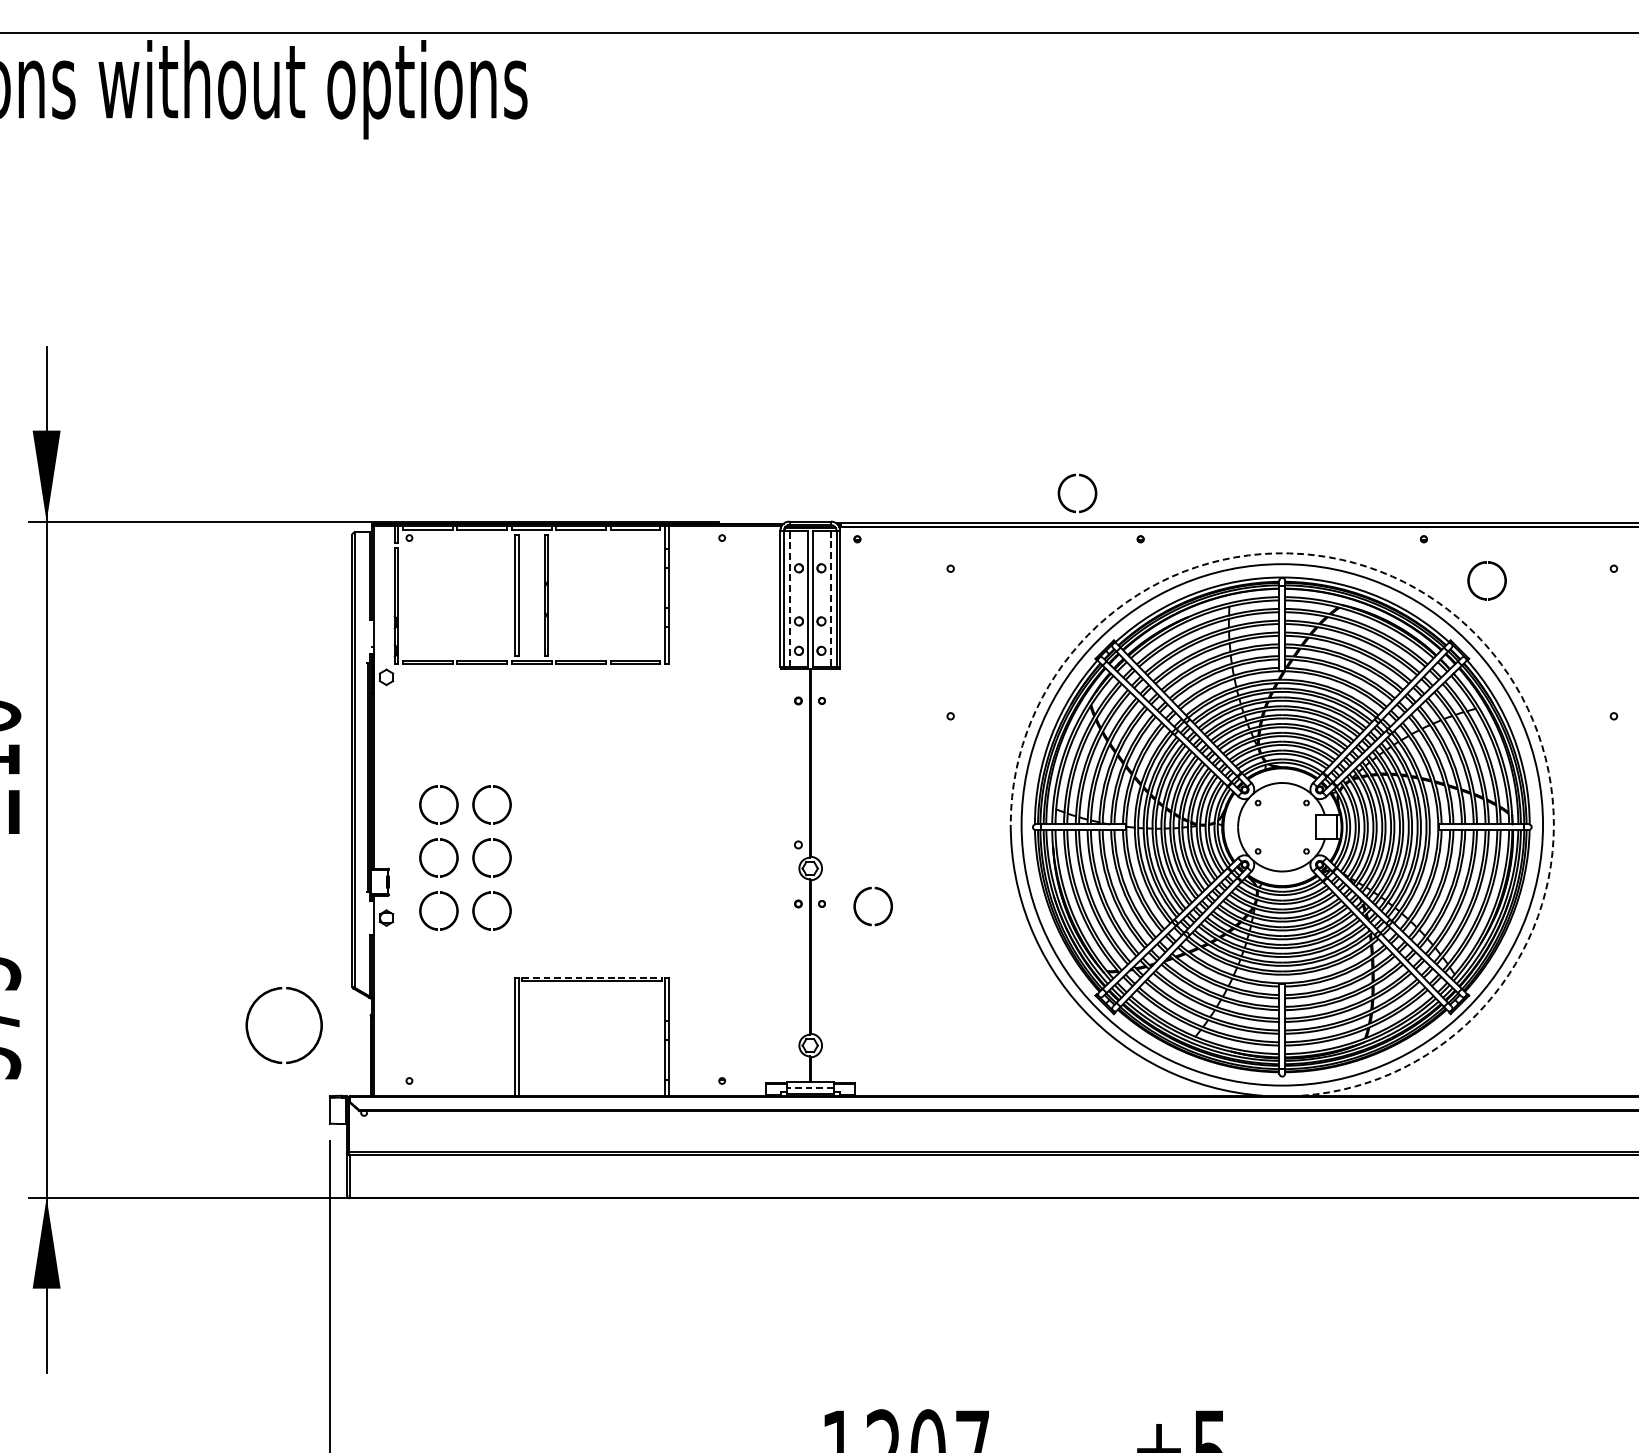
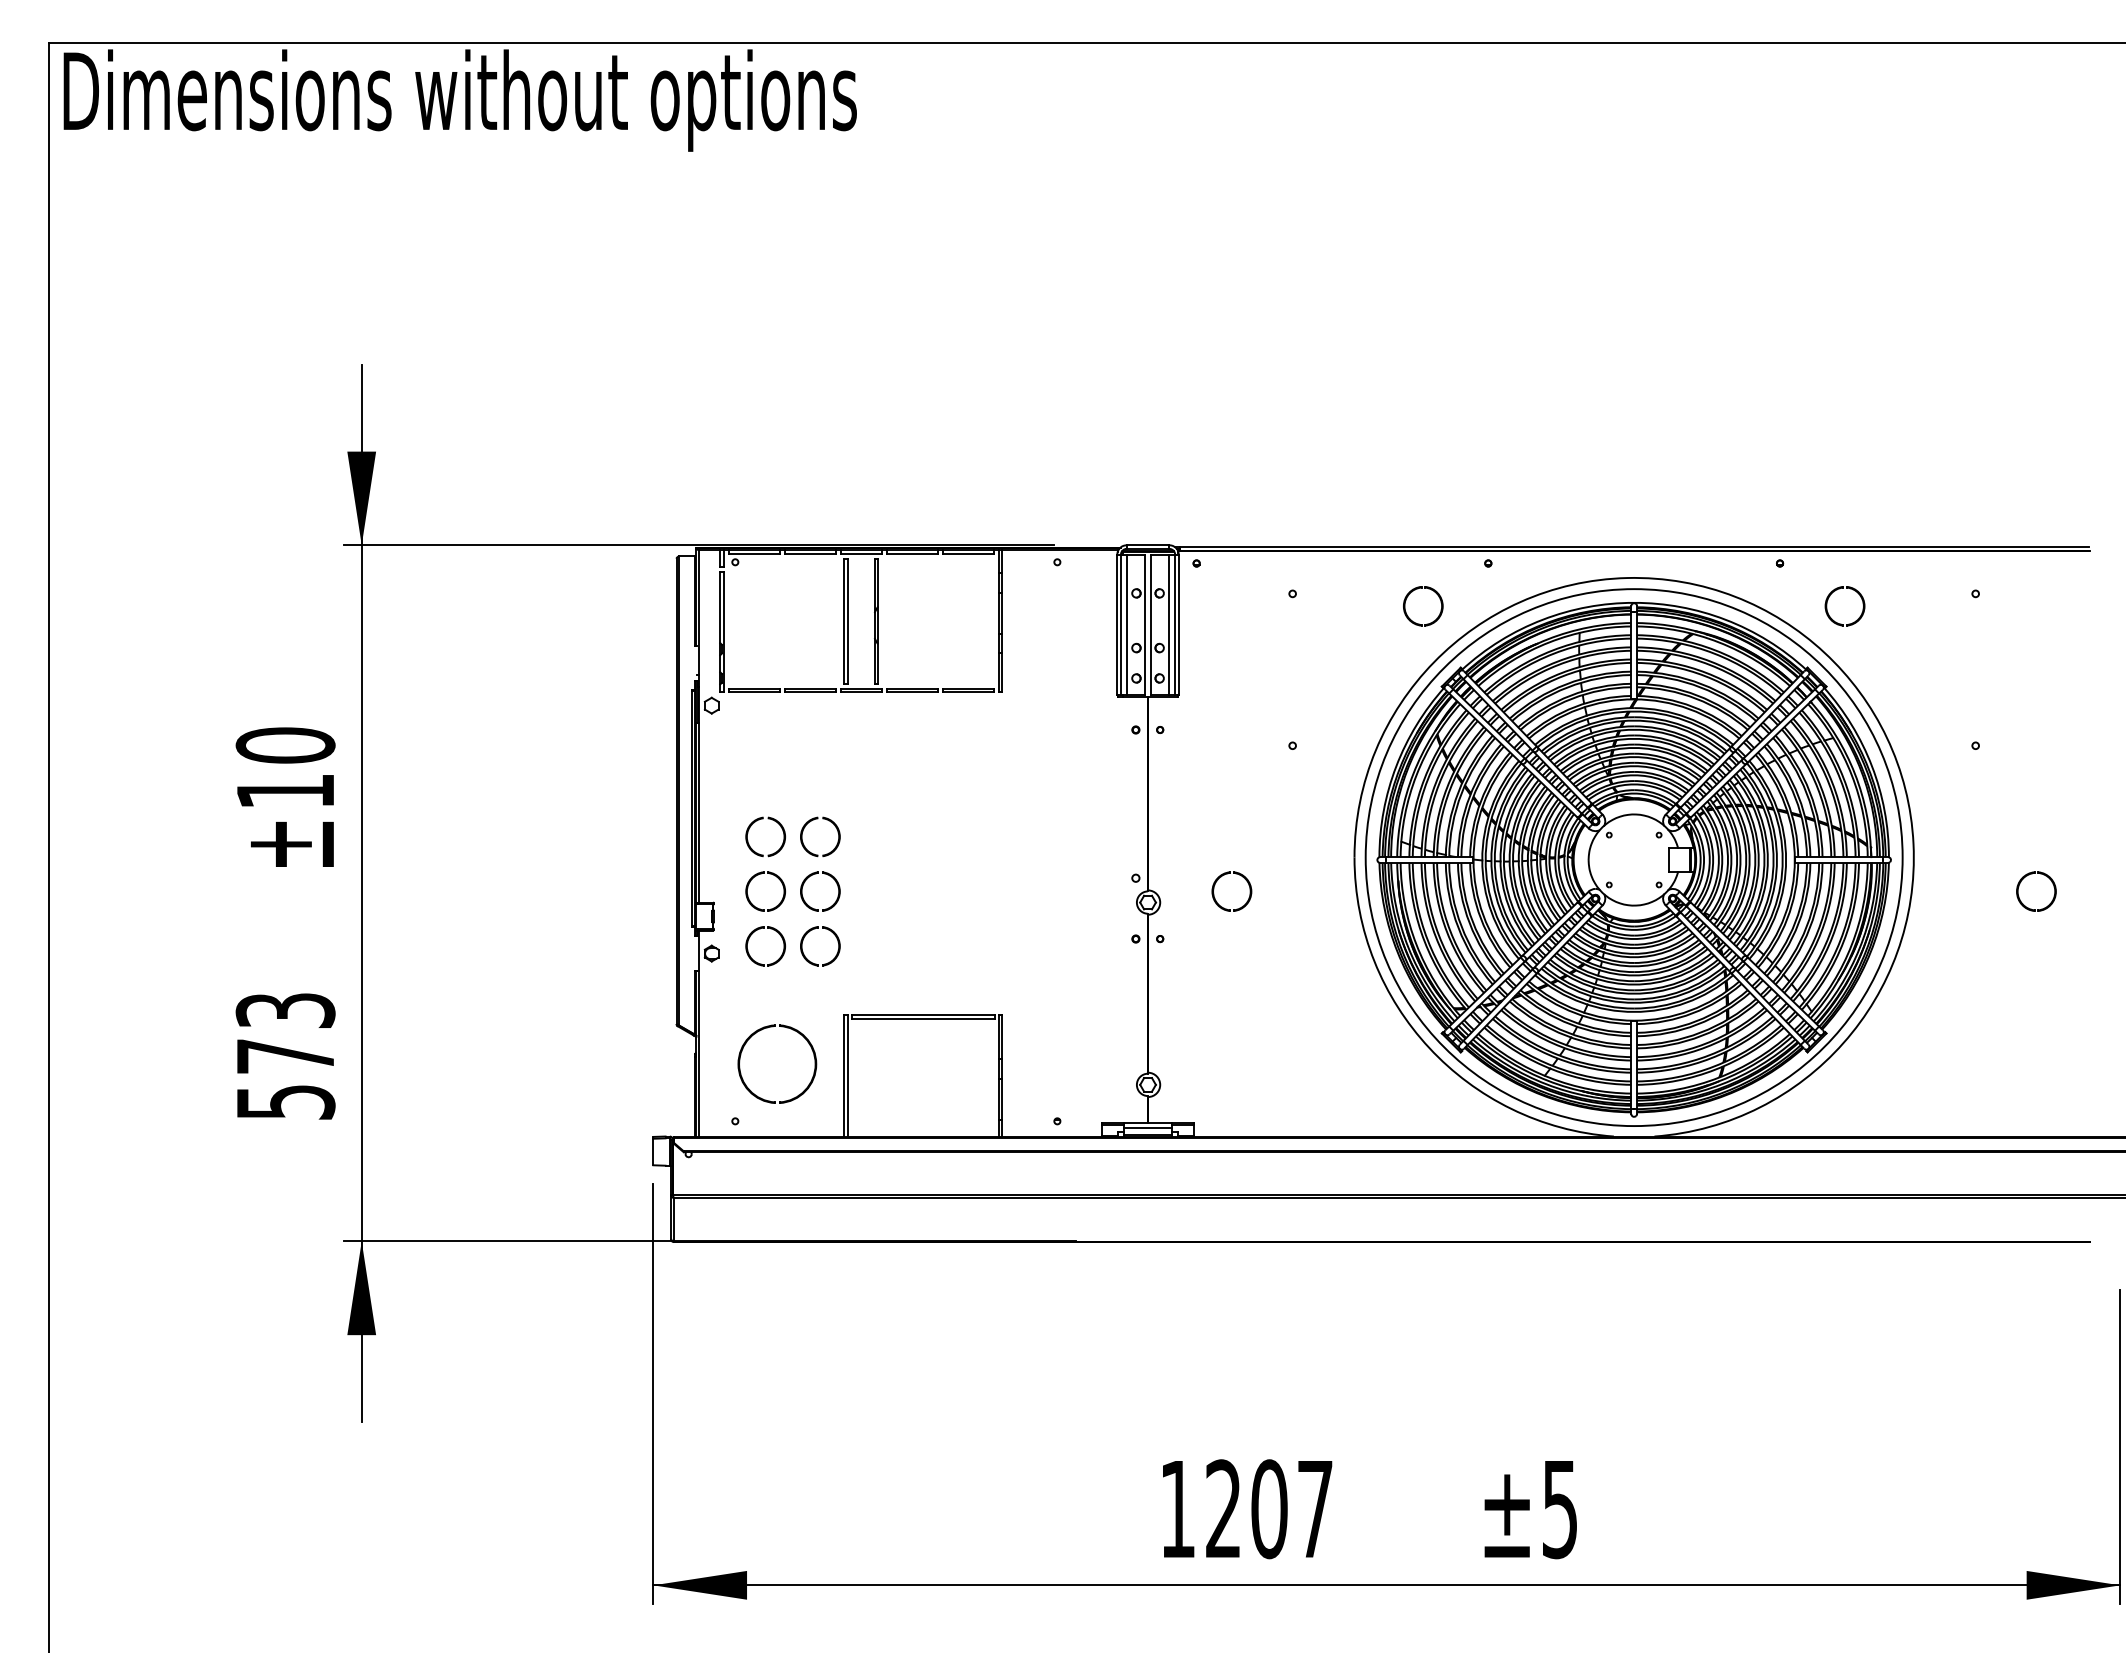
part: (1087, 507) -> (1433, 620), moved
line: (789, 598) -> (1126, 624), dashed -> solid
line: (831, 599) -> (1169, 625), dashed -> solid
arc: (1467, 625) -> (1824, 652), dashed -> solid
part: (857, 900) -> (1215, 885), moved
line: (592, 977) -> (923, 1014), dashed -> solid
part: (293, 990) -> (786, 1028), moved
line: (809, 1087) -> (1147, 1128), dashed -> solid

